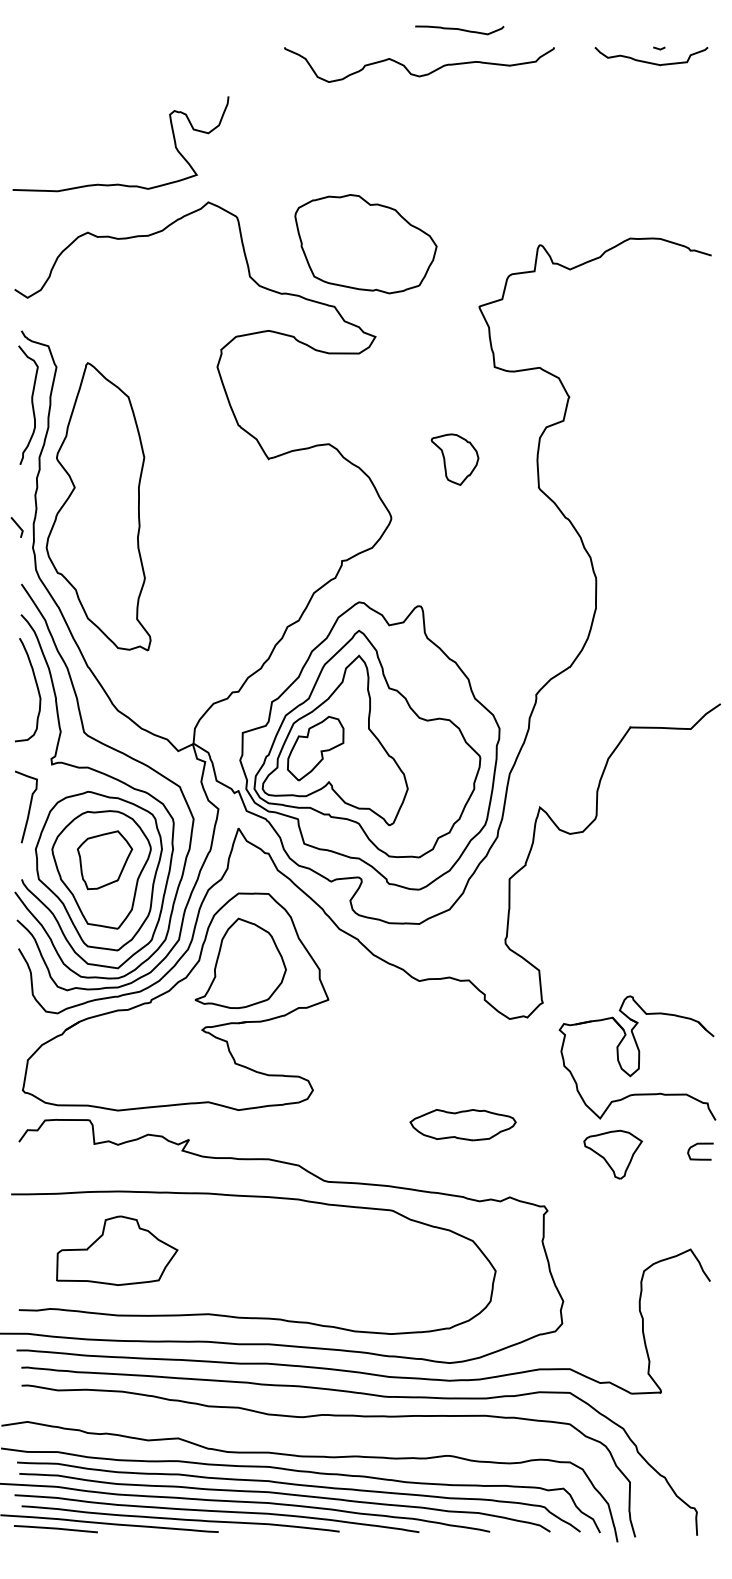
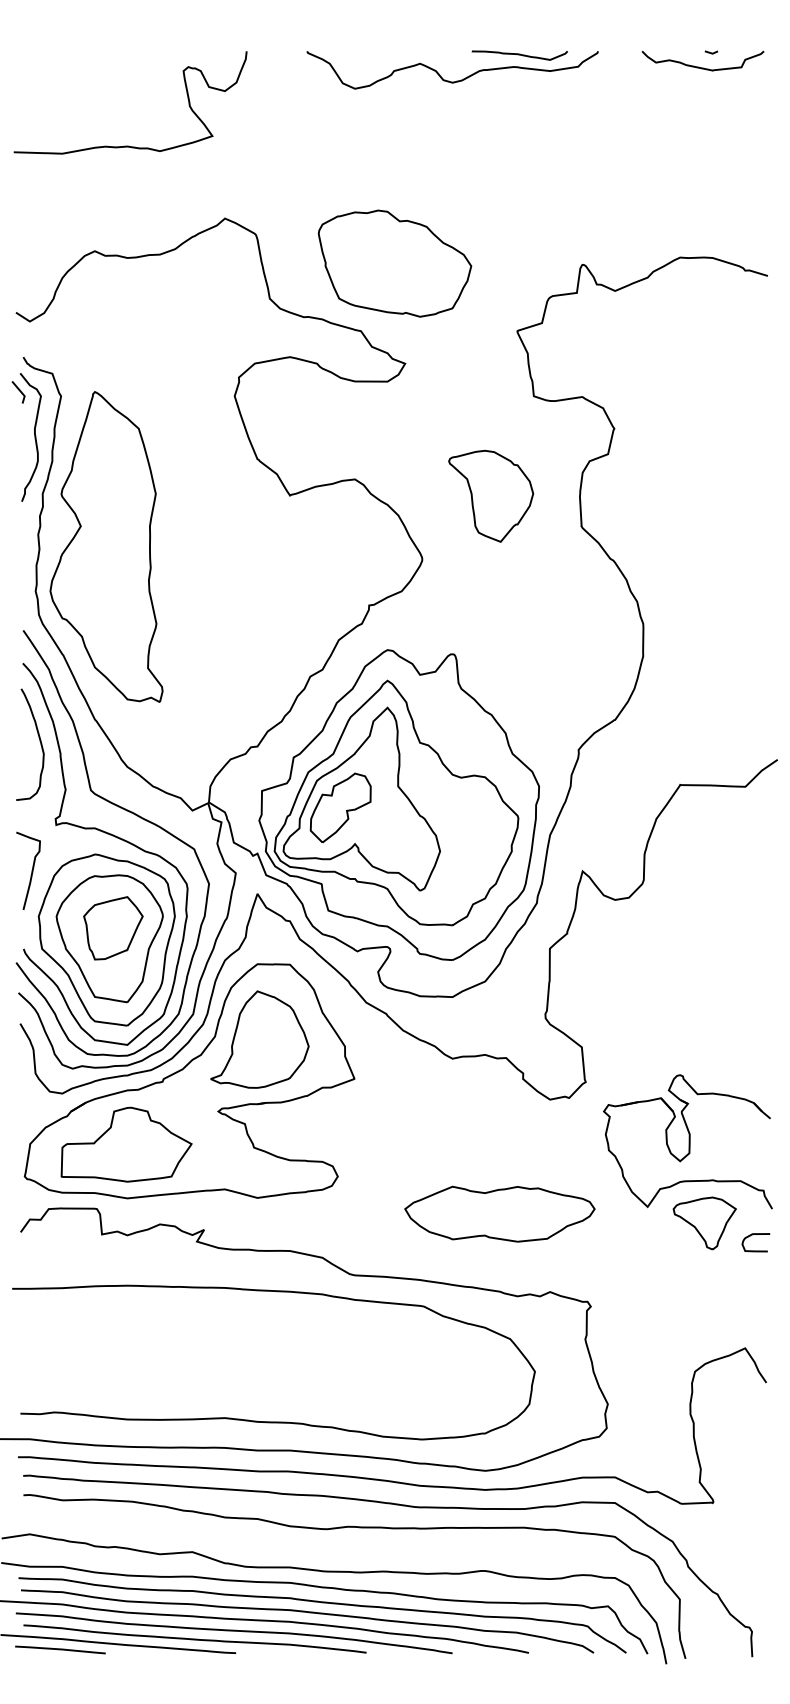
curve: (459, 30) -> (519, 55), moved
curve: (118, 183) -> (127, 145), moved
part: (454, 459) -> (490, 495), size x1.67
line: (17, 526) -> (19, 391), moved
part: (462, 1124) -> (499, 1213), size x1.67
part: (612, 1154) -> (704, 1223), moved
part: (117, 1250) -> (126, 1144), moved

